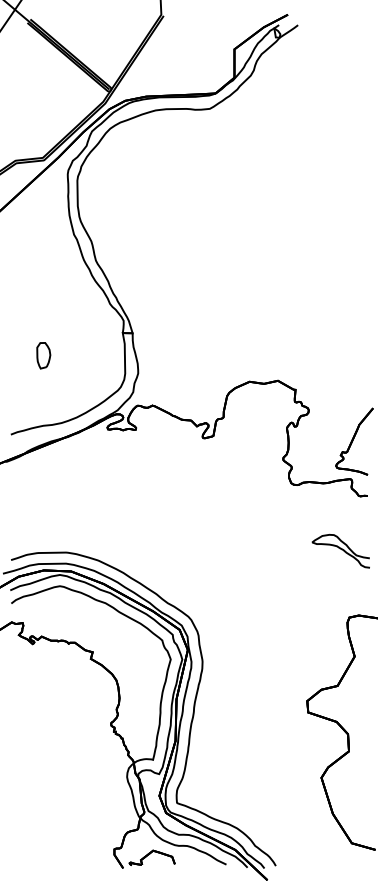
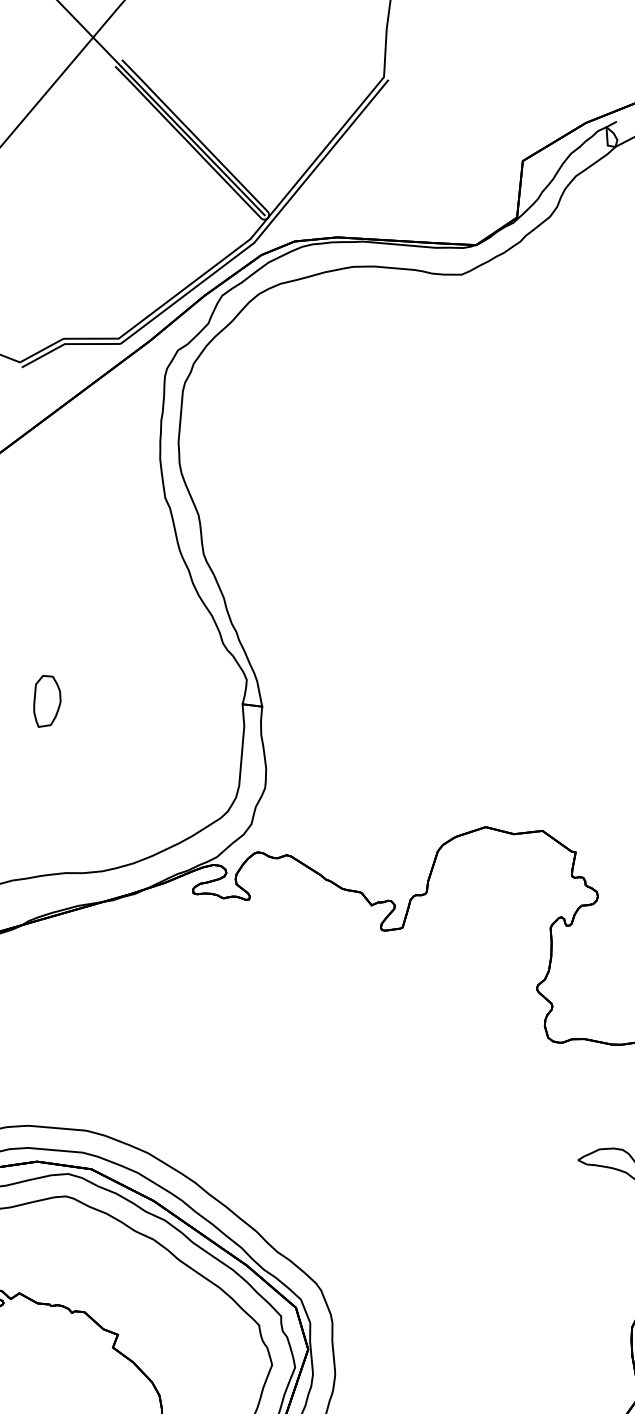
part: (43, 355) -> (46, 701), moved

